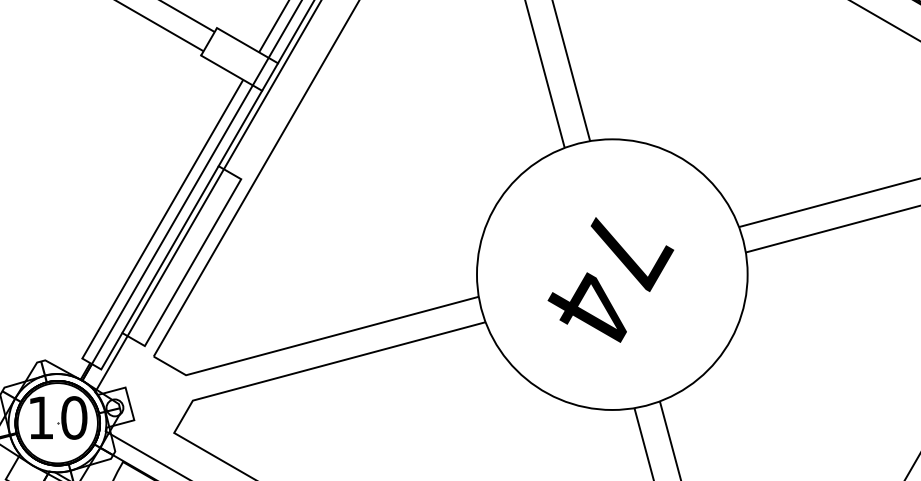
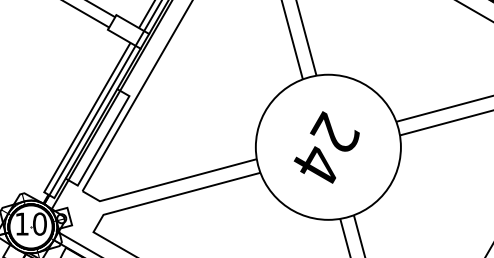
text: (625, 248) -> (335, 133), 74 -> 24

